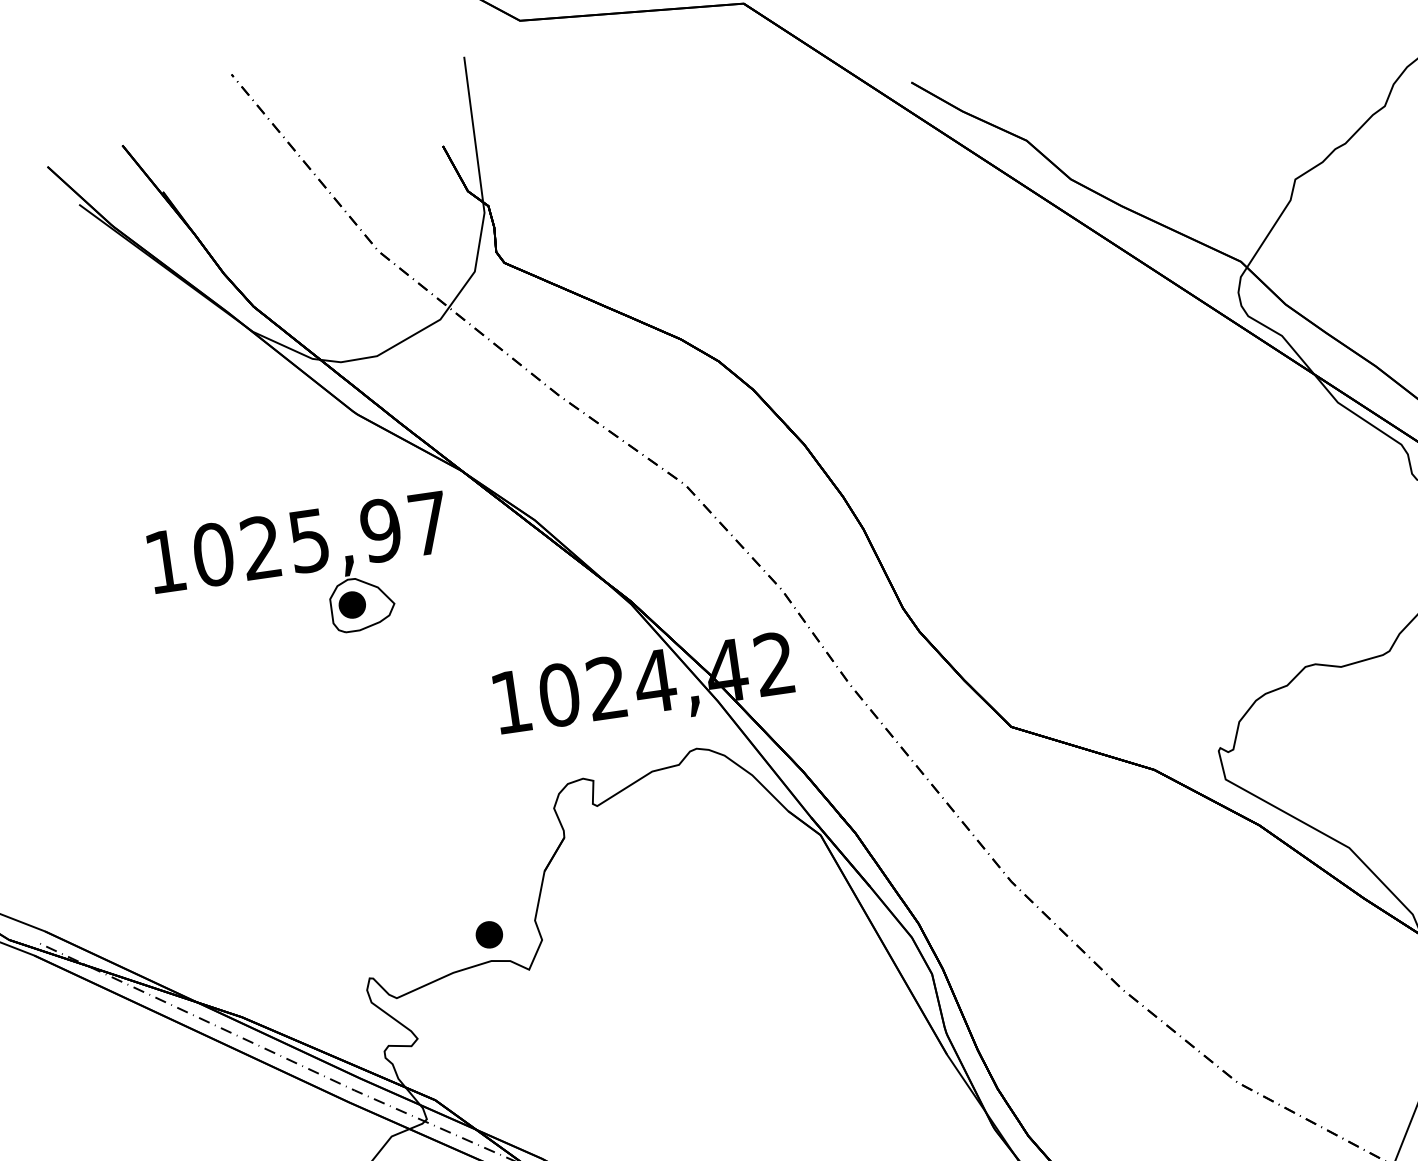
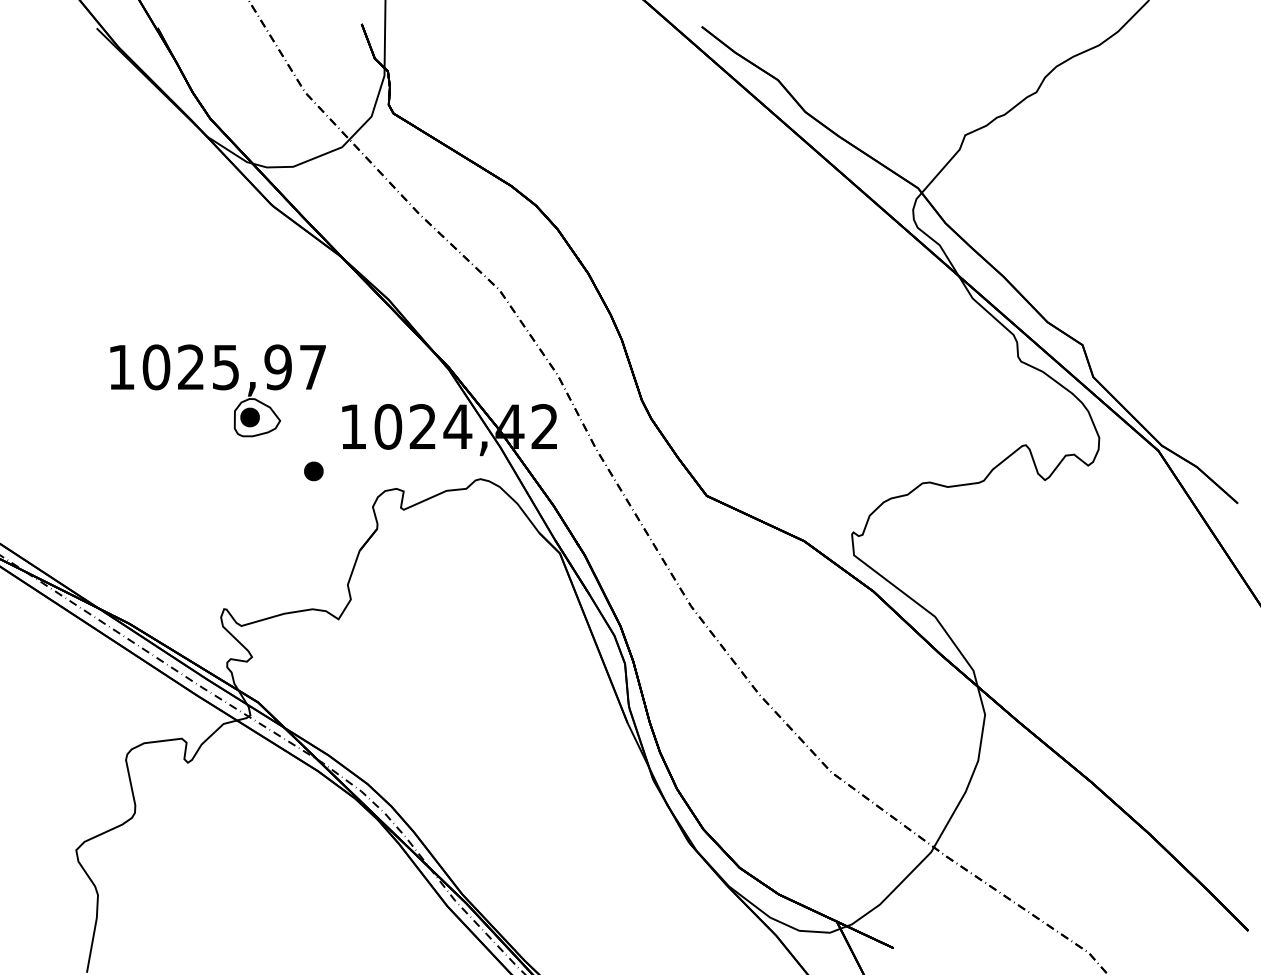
part: (302, 574) -> (217, 390), moved
part: (488, 935) -> (313, 471), moved

